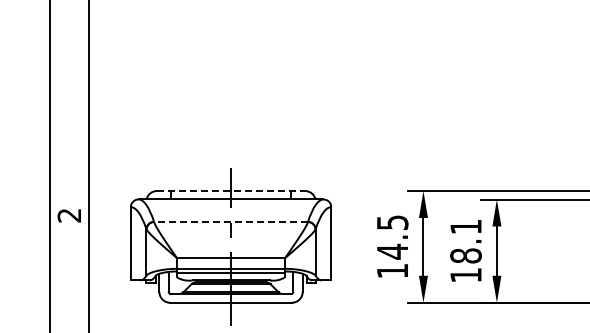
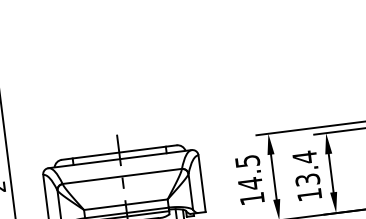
line: (231, 191) -> (119, 152), dashed -> solid
line: (231, 221) -> (122, 176), dashed -> solid
text: (465, 241) -> (305, 168), 18.1 -> 13.4

